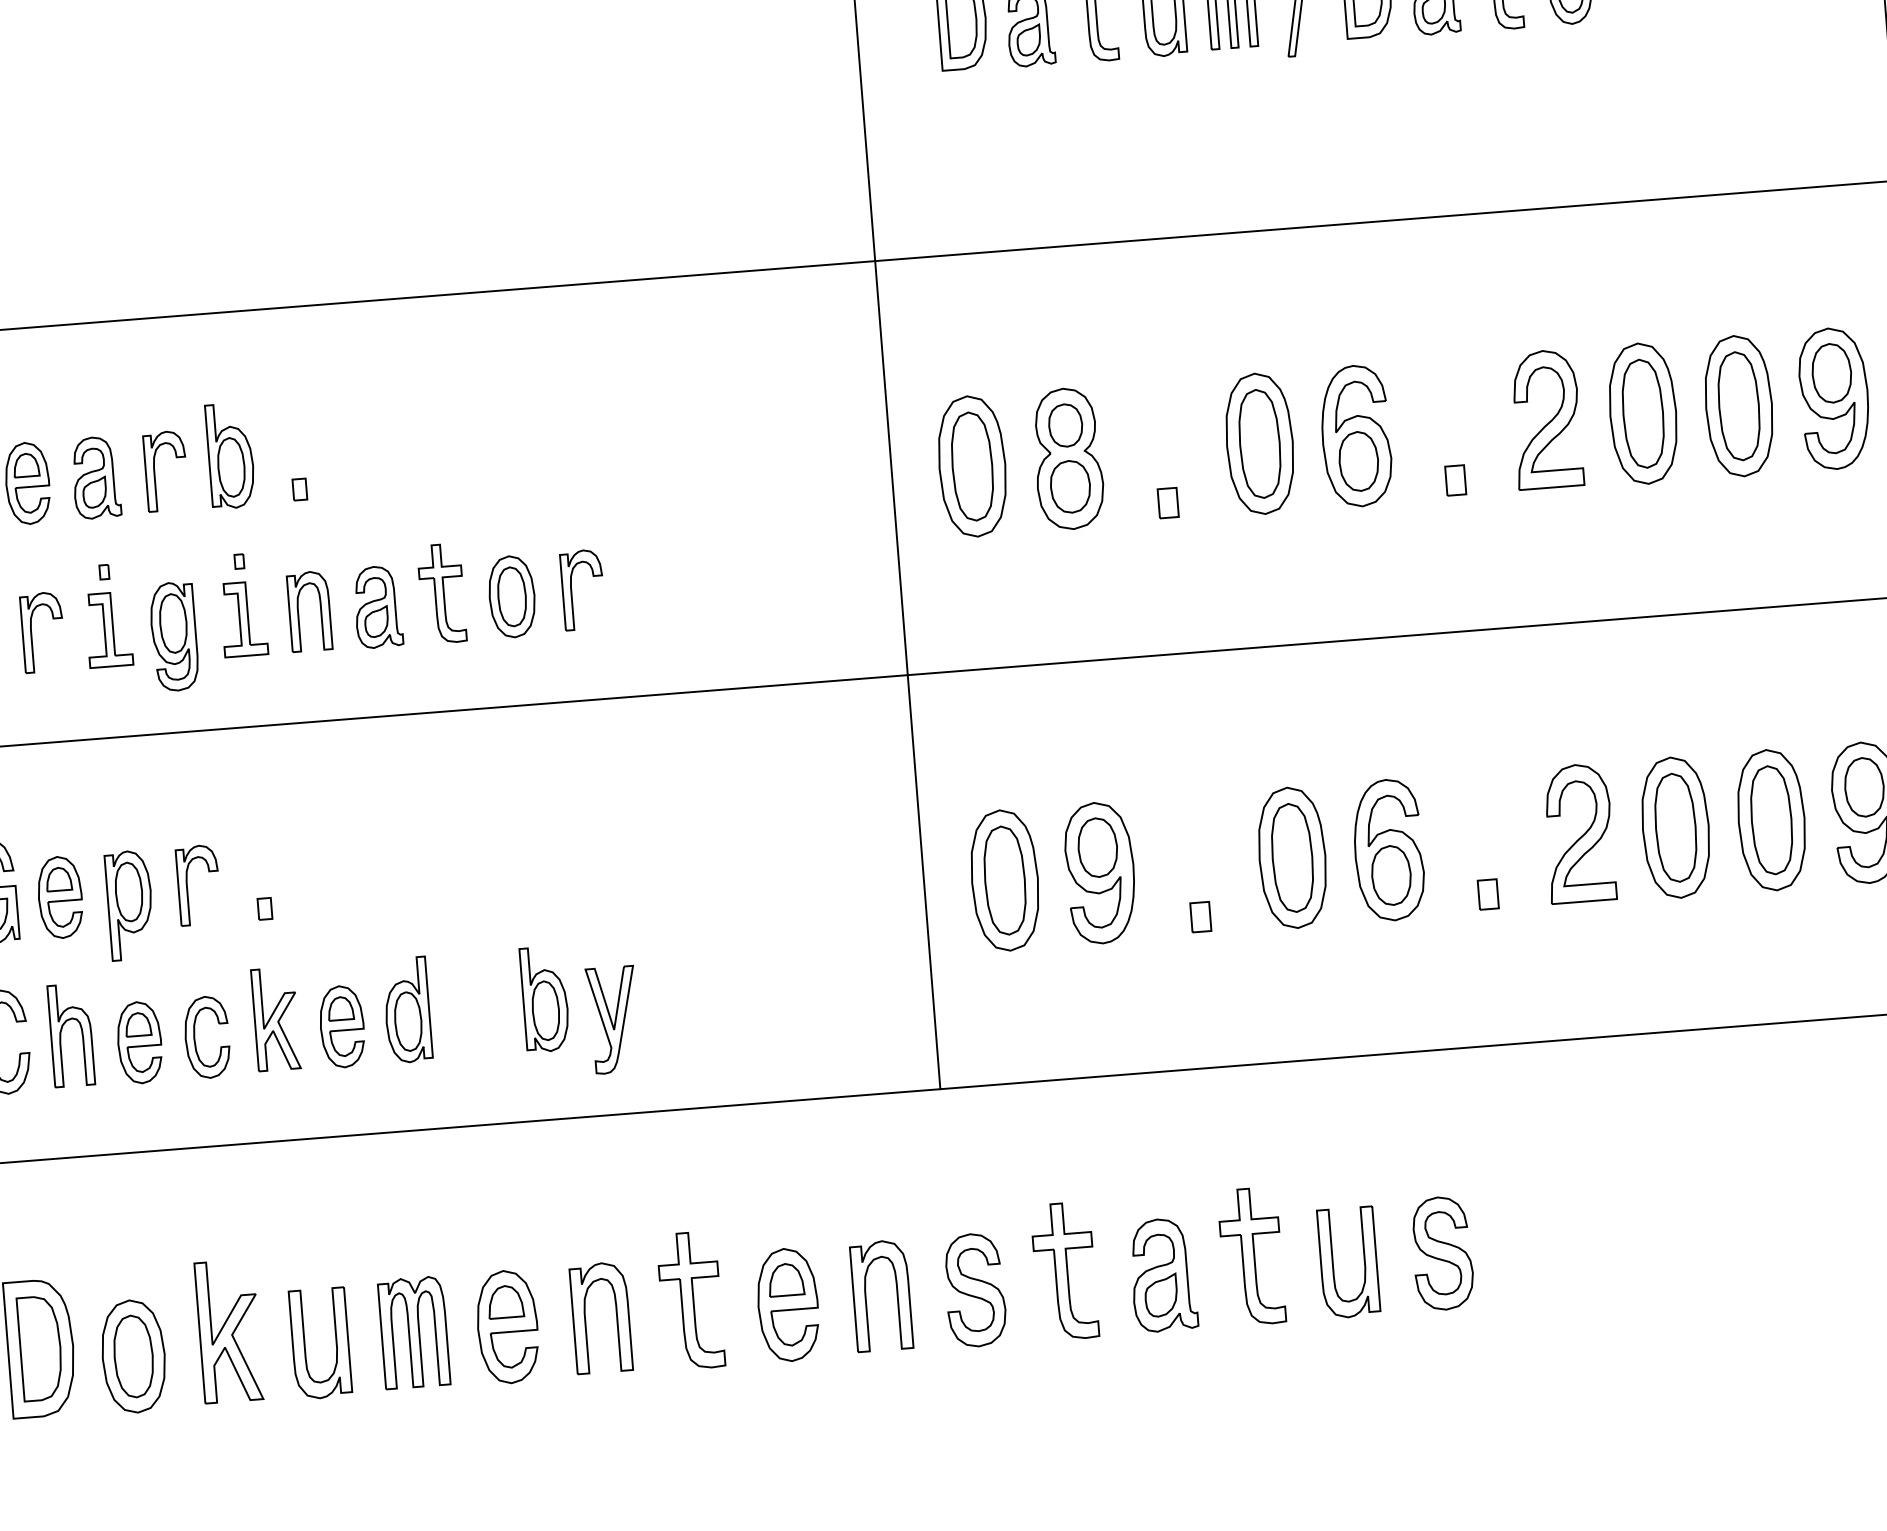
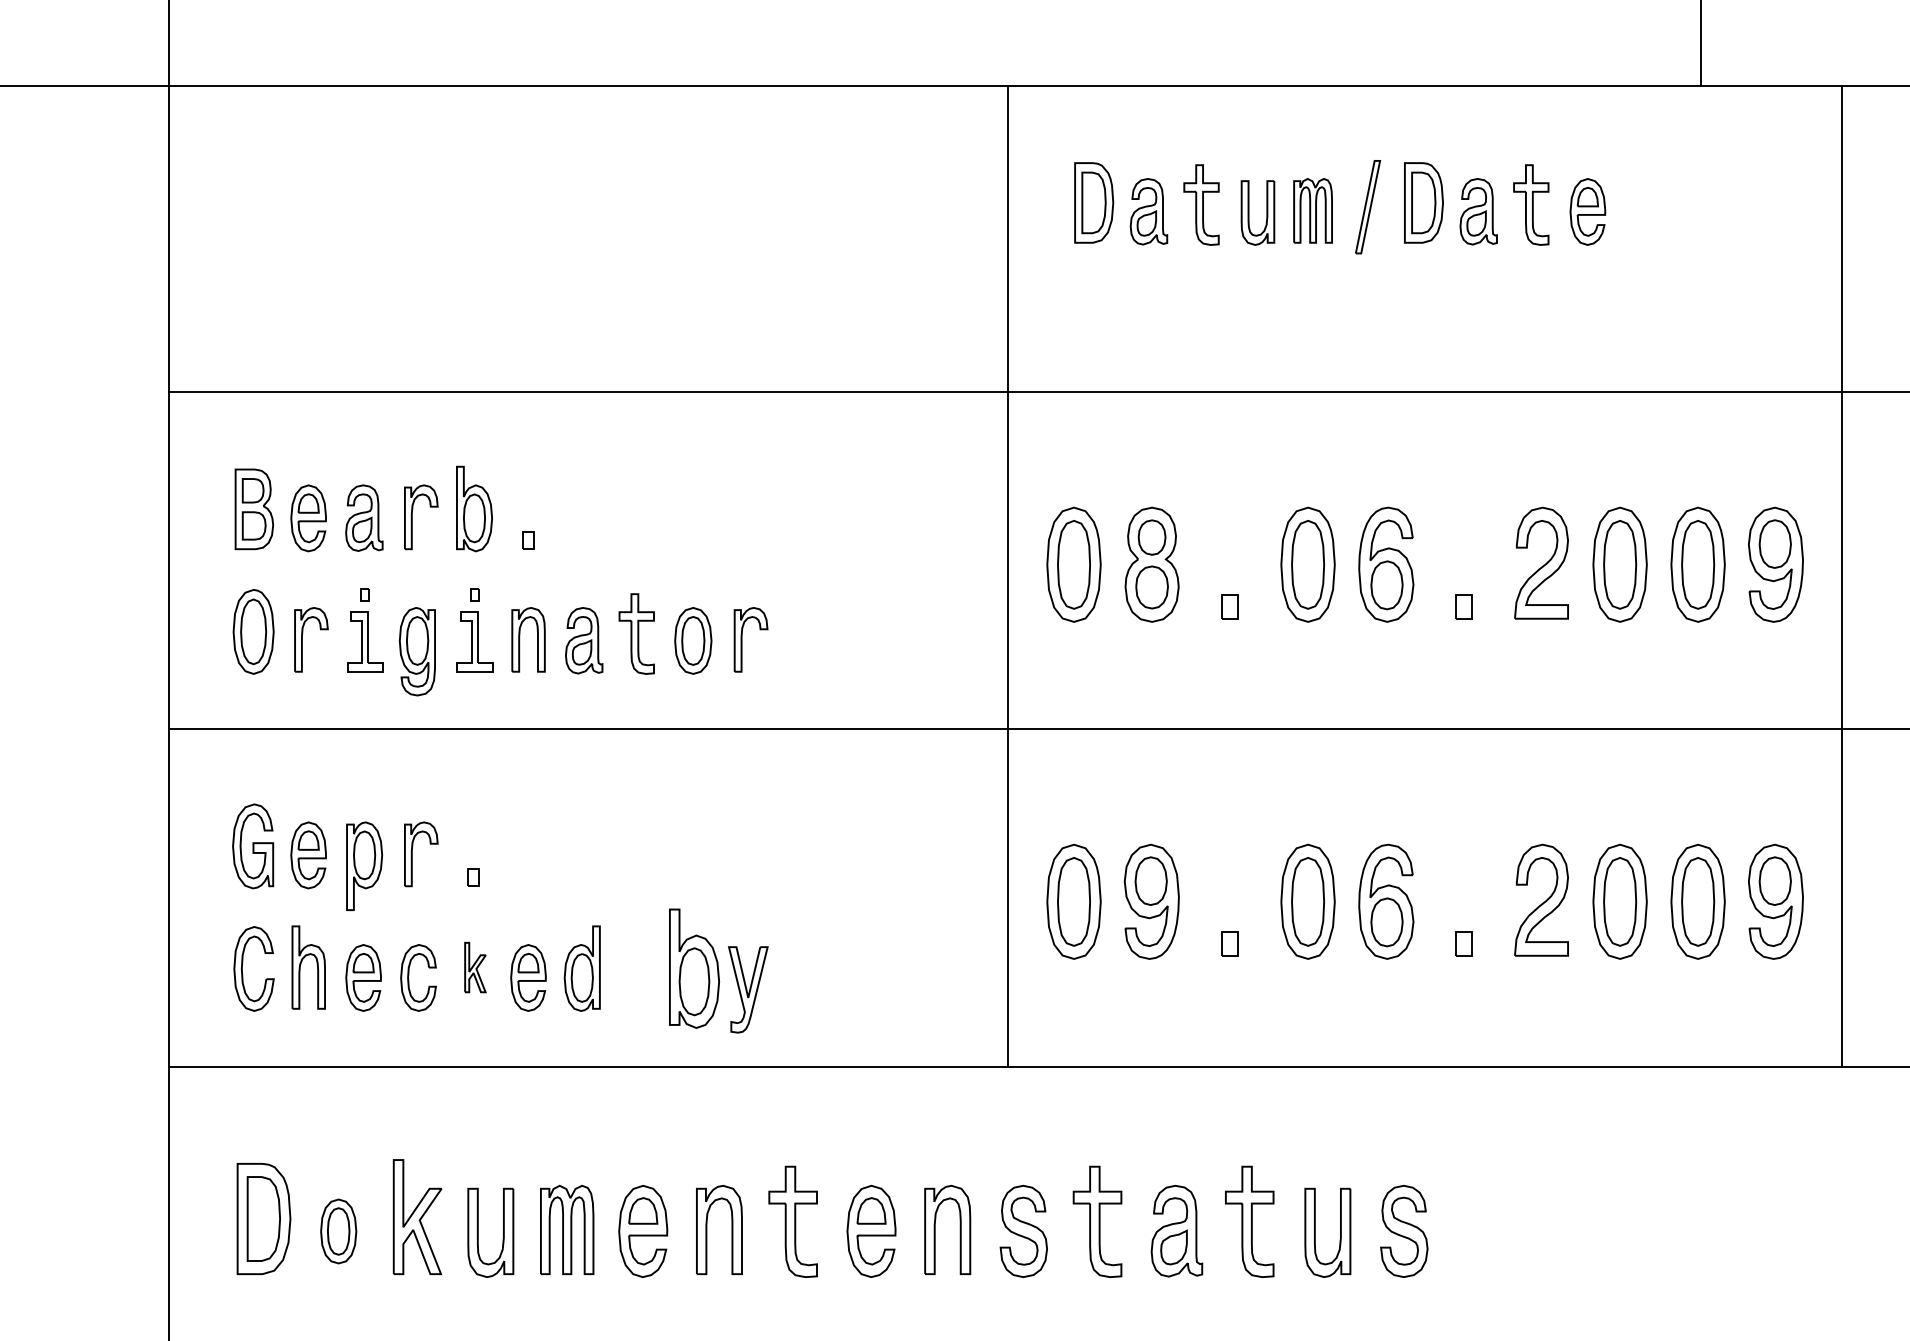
part: (544, 999) -> (693, 968), size x1.4
part: (276, 1019) -> (475, 967), size x0.6
part: (133, 1356) -> (338, 1231), size x0.7

